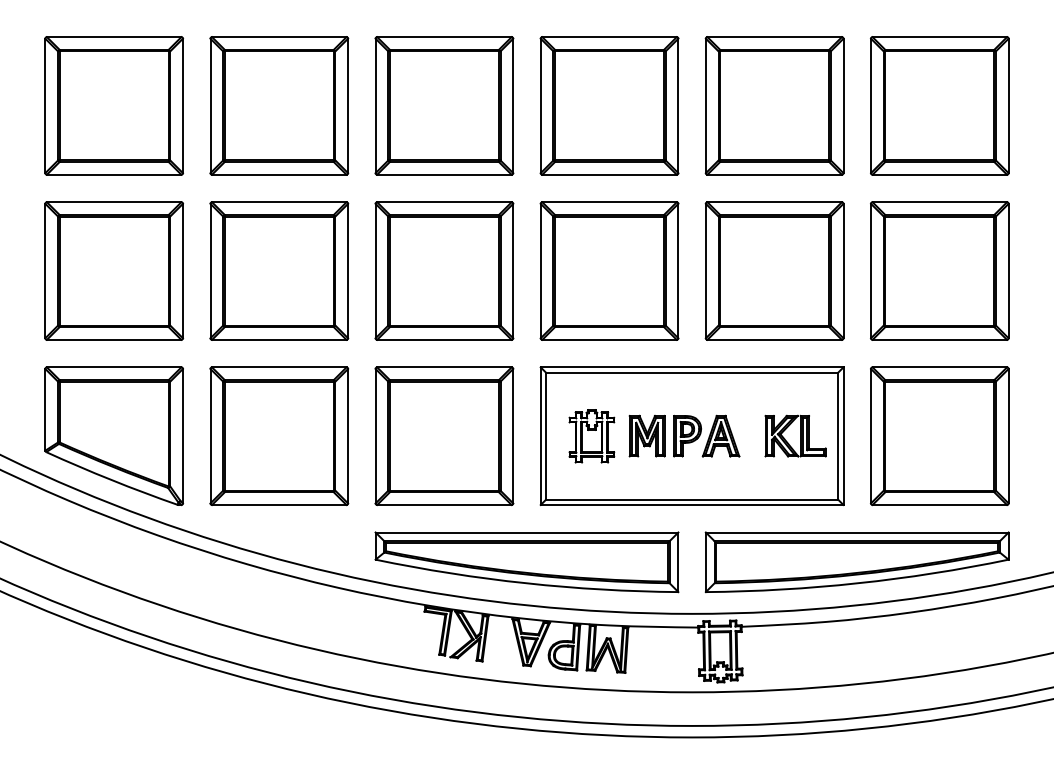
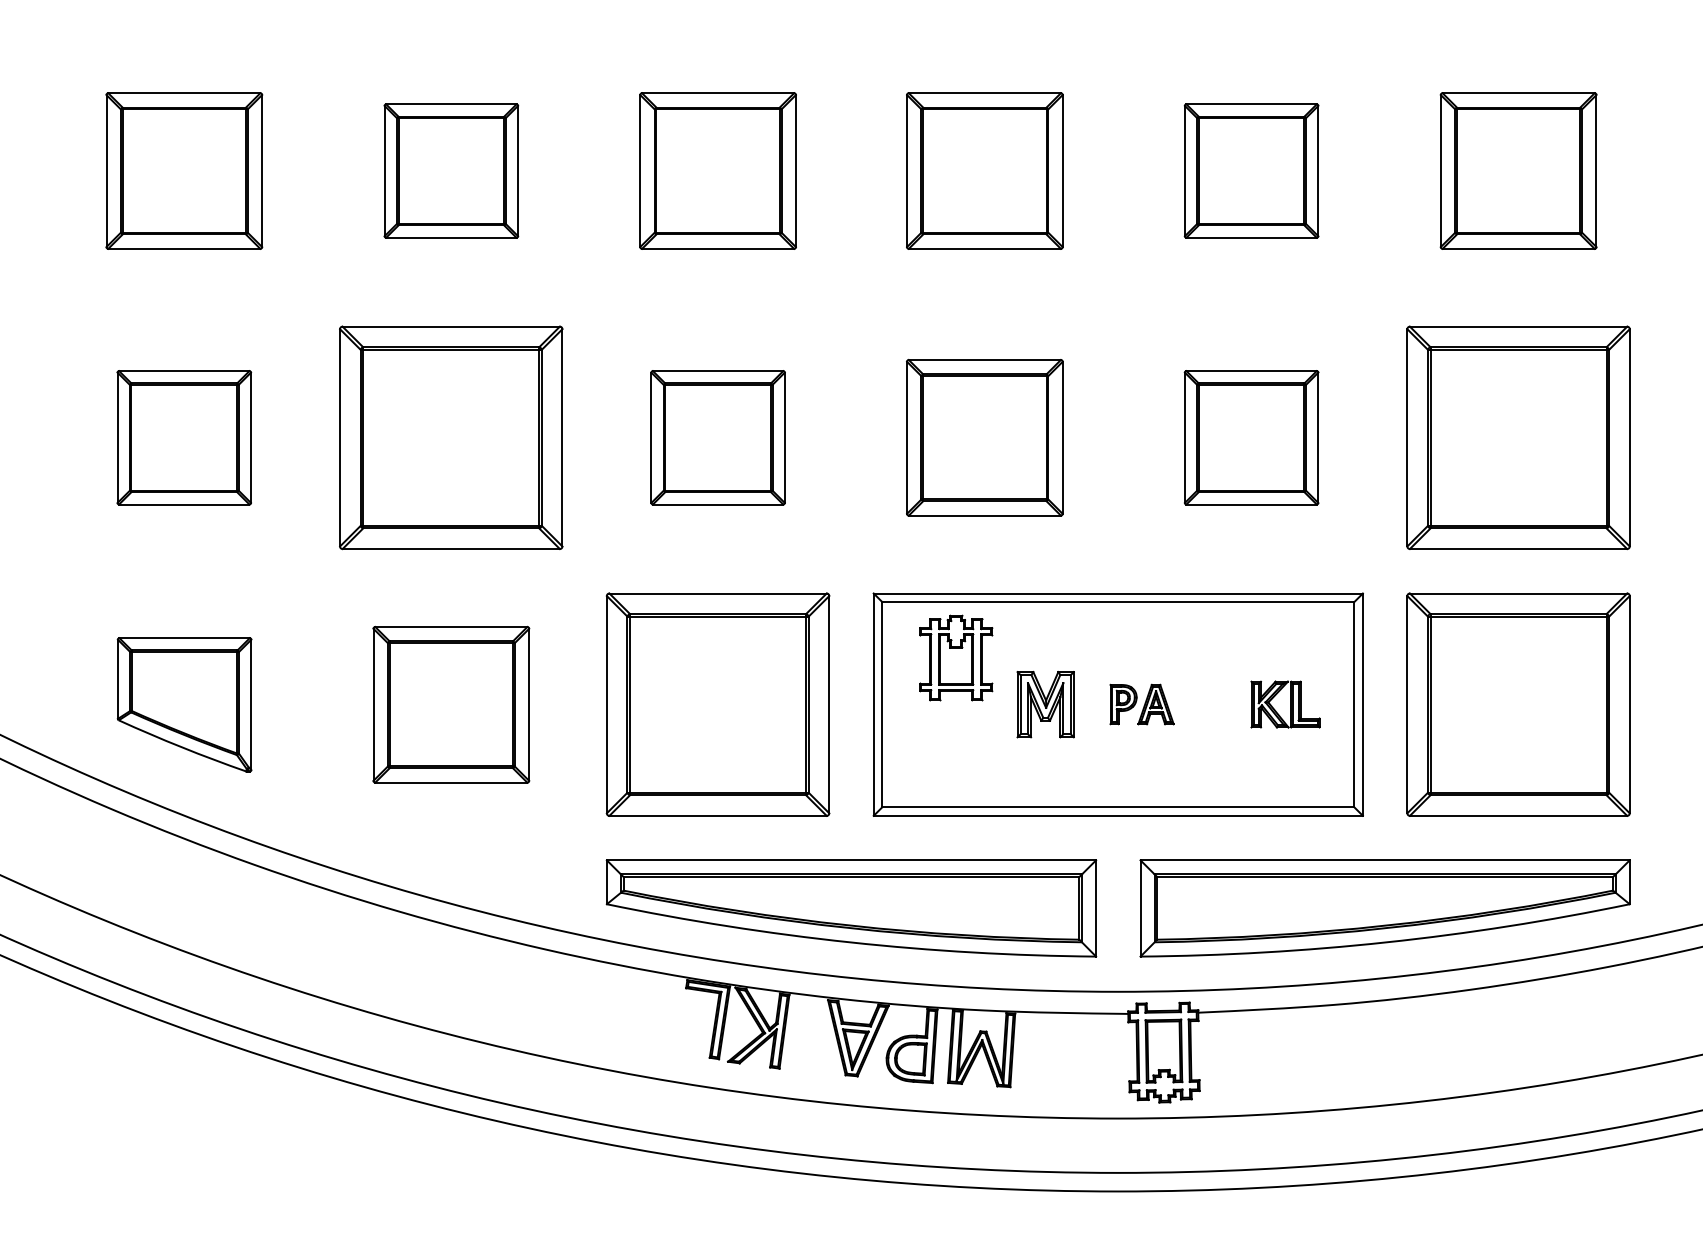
part: (113, 105) -> (183, 170), size x0.7
part: (279, 105) -> (451, 170), size x0.6
part: (444, 105) -> (718, 170), size x0.7
part: (609, 105) -> (984, 170), size x0.7
part: (774, 105) -> (1251, 170), size x0.6
part: (939, 105) -> (1518, 170), size x0.7
part: (113, 270) -> (183, 436), size x0.6
part: (444, 270) -> (718, 436), size x0.6
part: (609, 270) -> (984, 436), size x0.7
part: (774, 270) -> (1251, 436), size x0.6
part: (706, 435) -> (1141, 703), size x0.6
part: (795, 435) -> (1285, 703), size x0.7
part: (114, 436) -> (184, 705), size x0.6
part: (279, 436) -> (451, 705), size x0.7
part: (591, 436) -> (955, 658), moved

